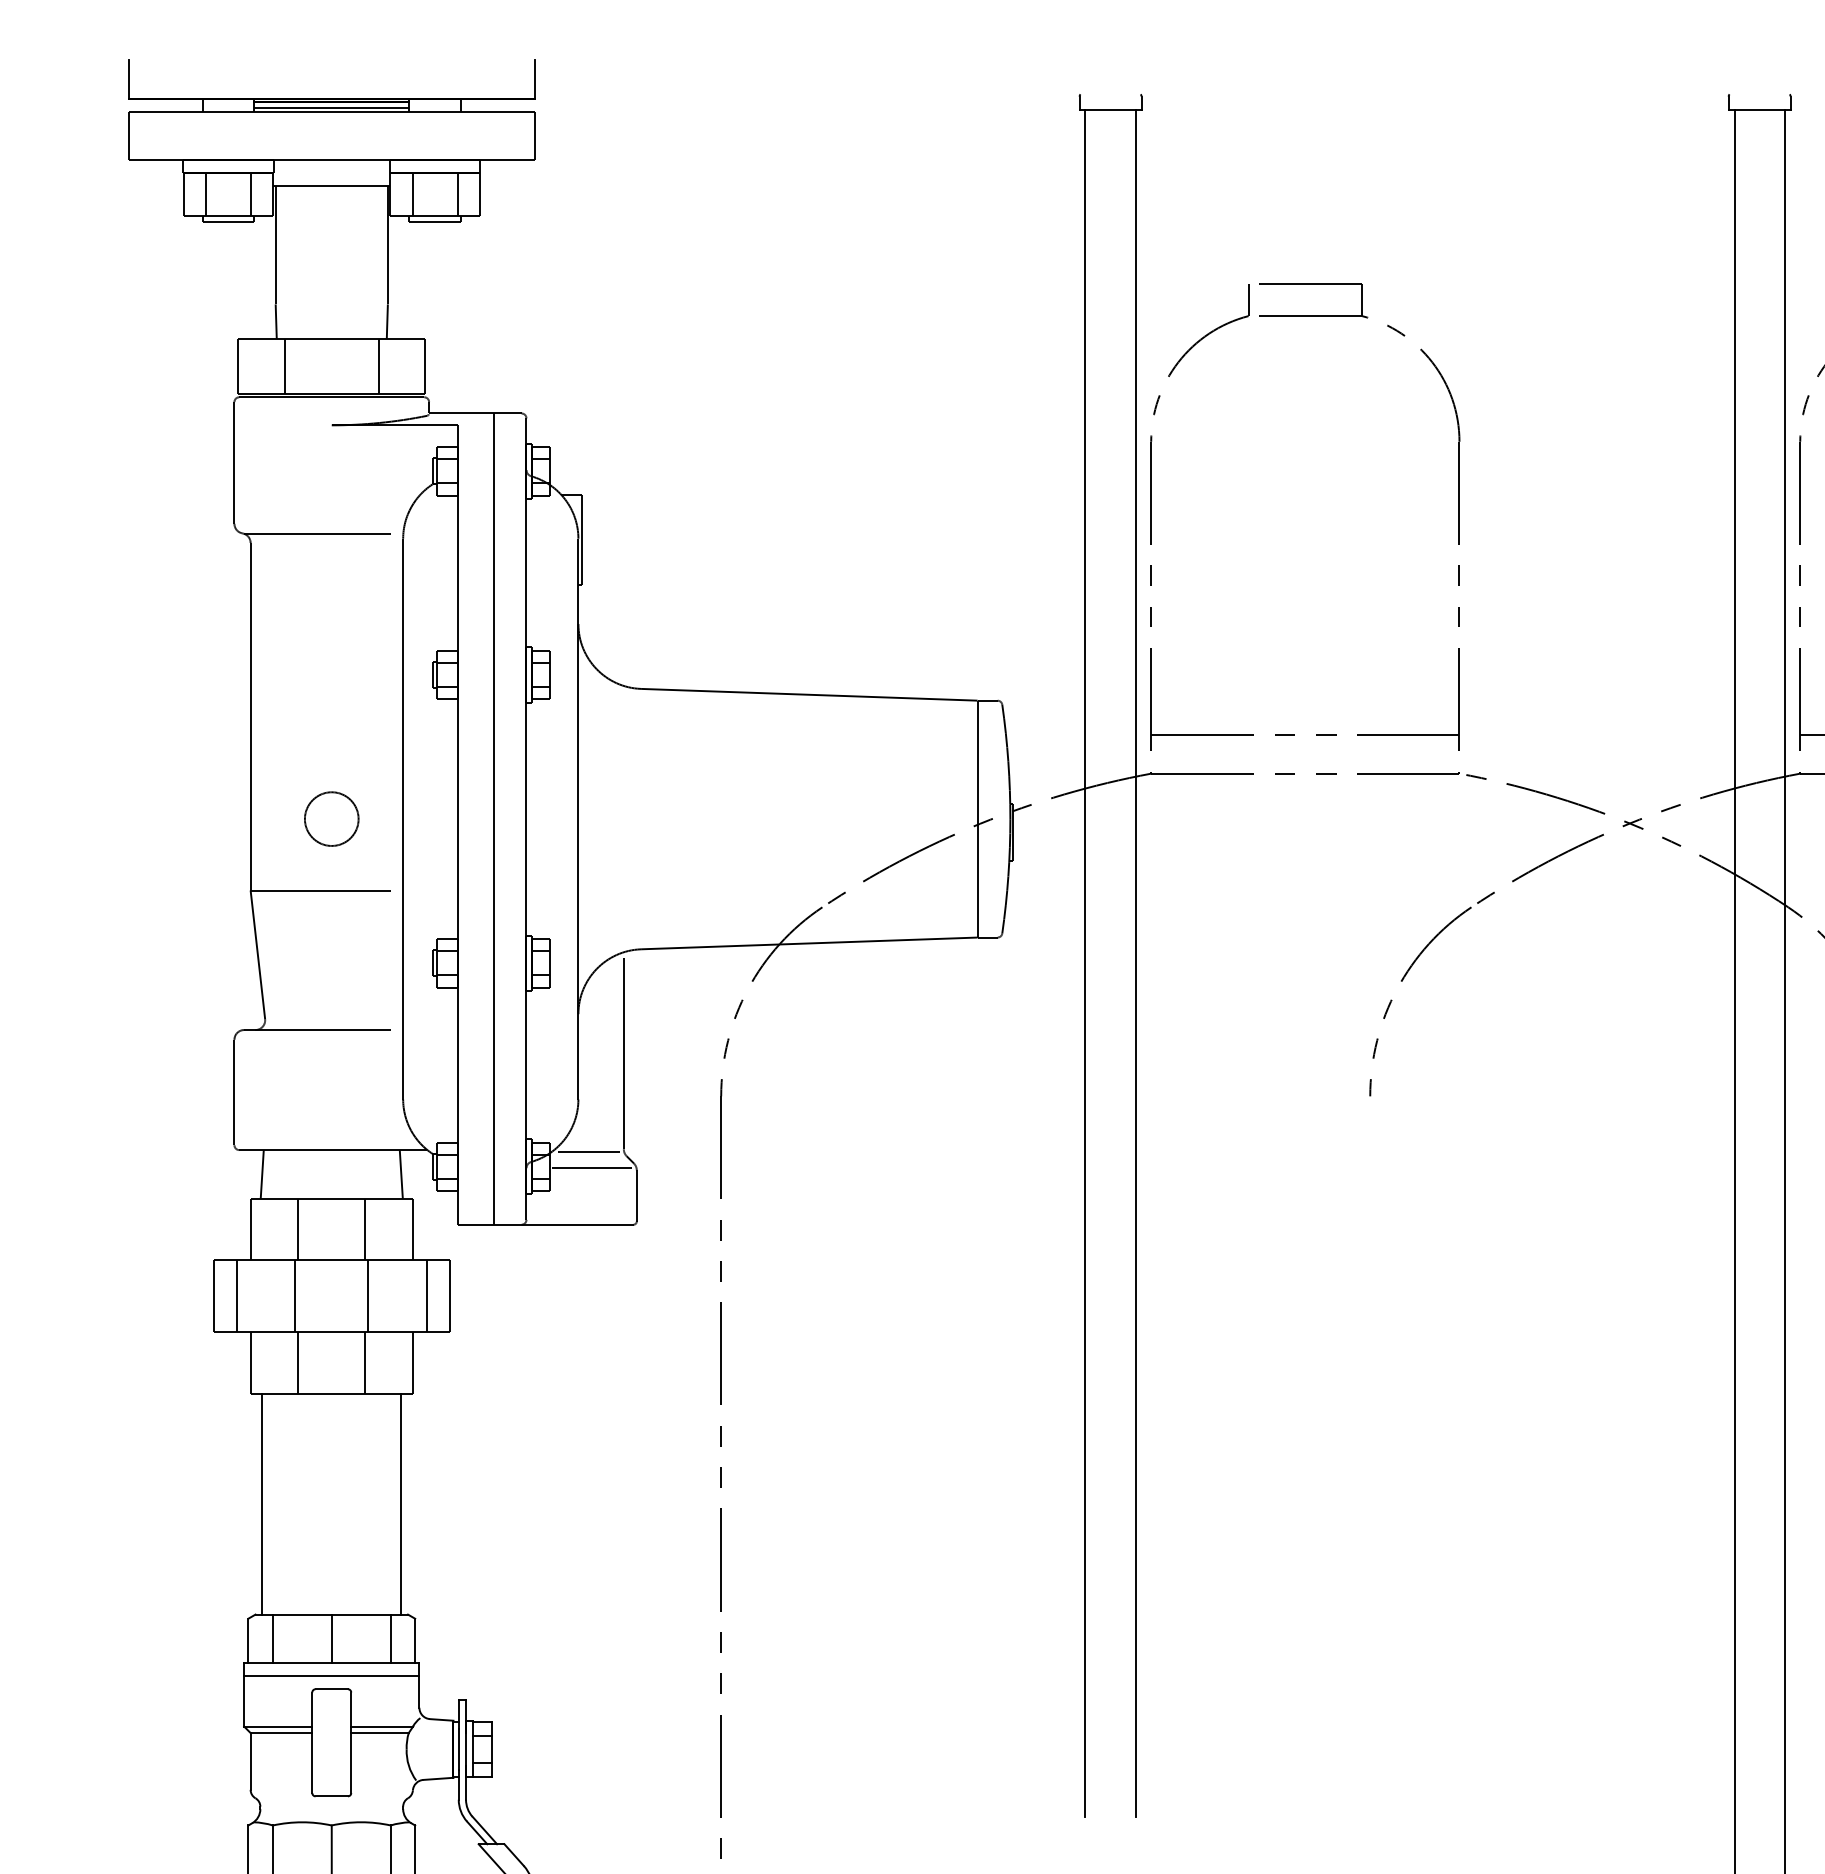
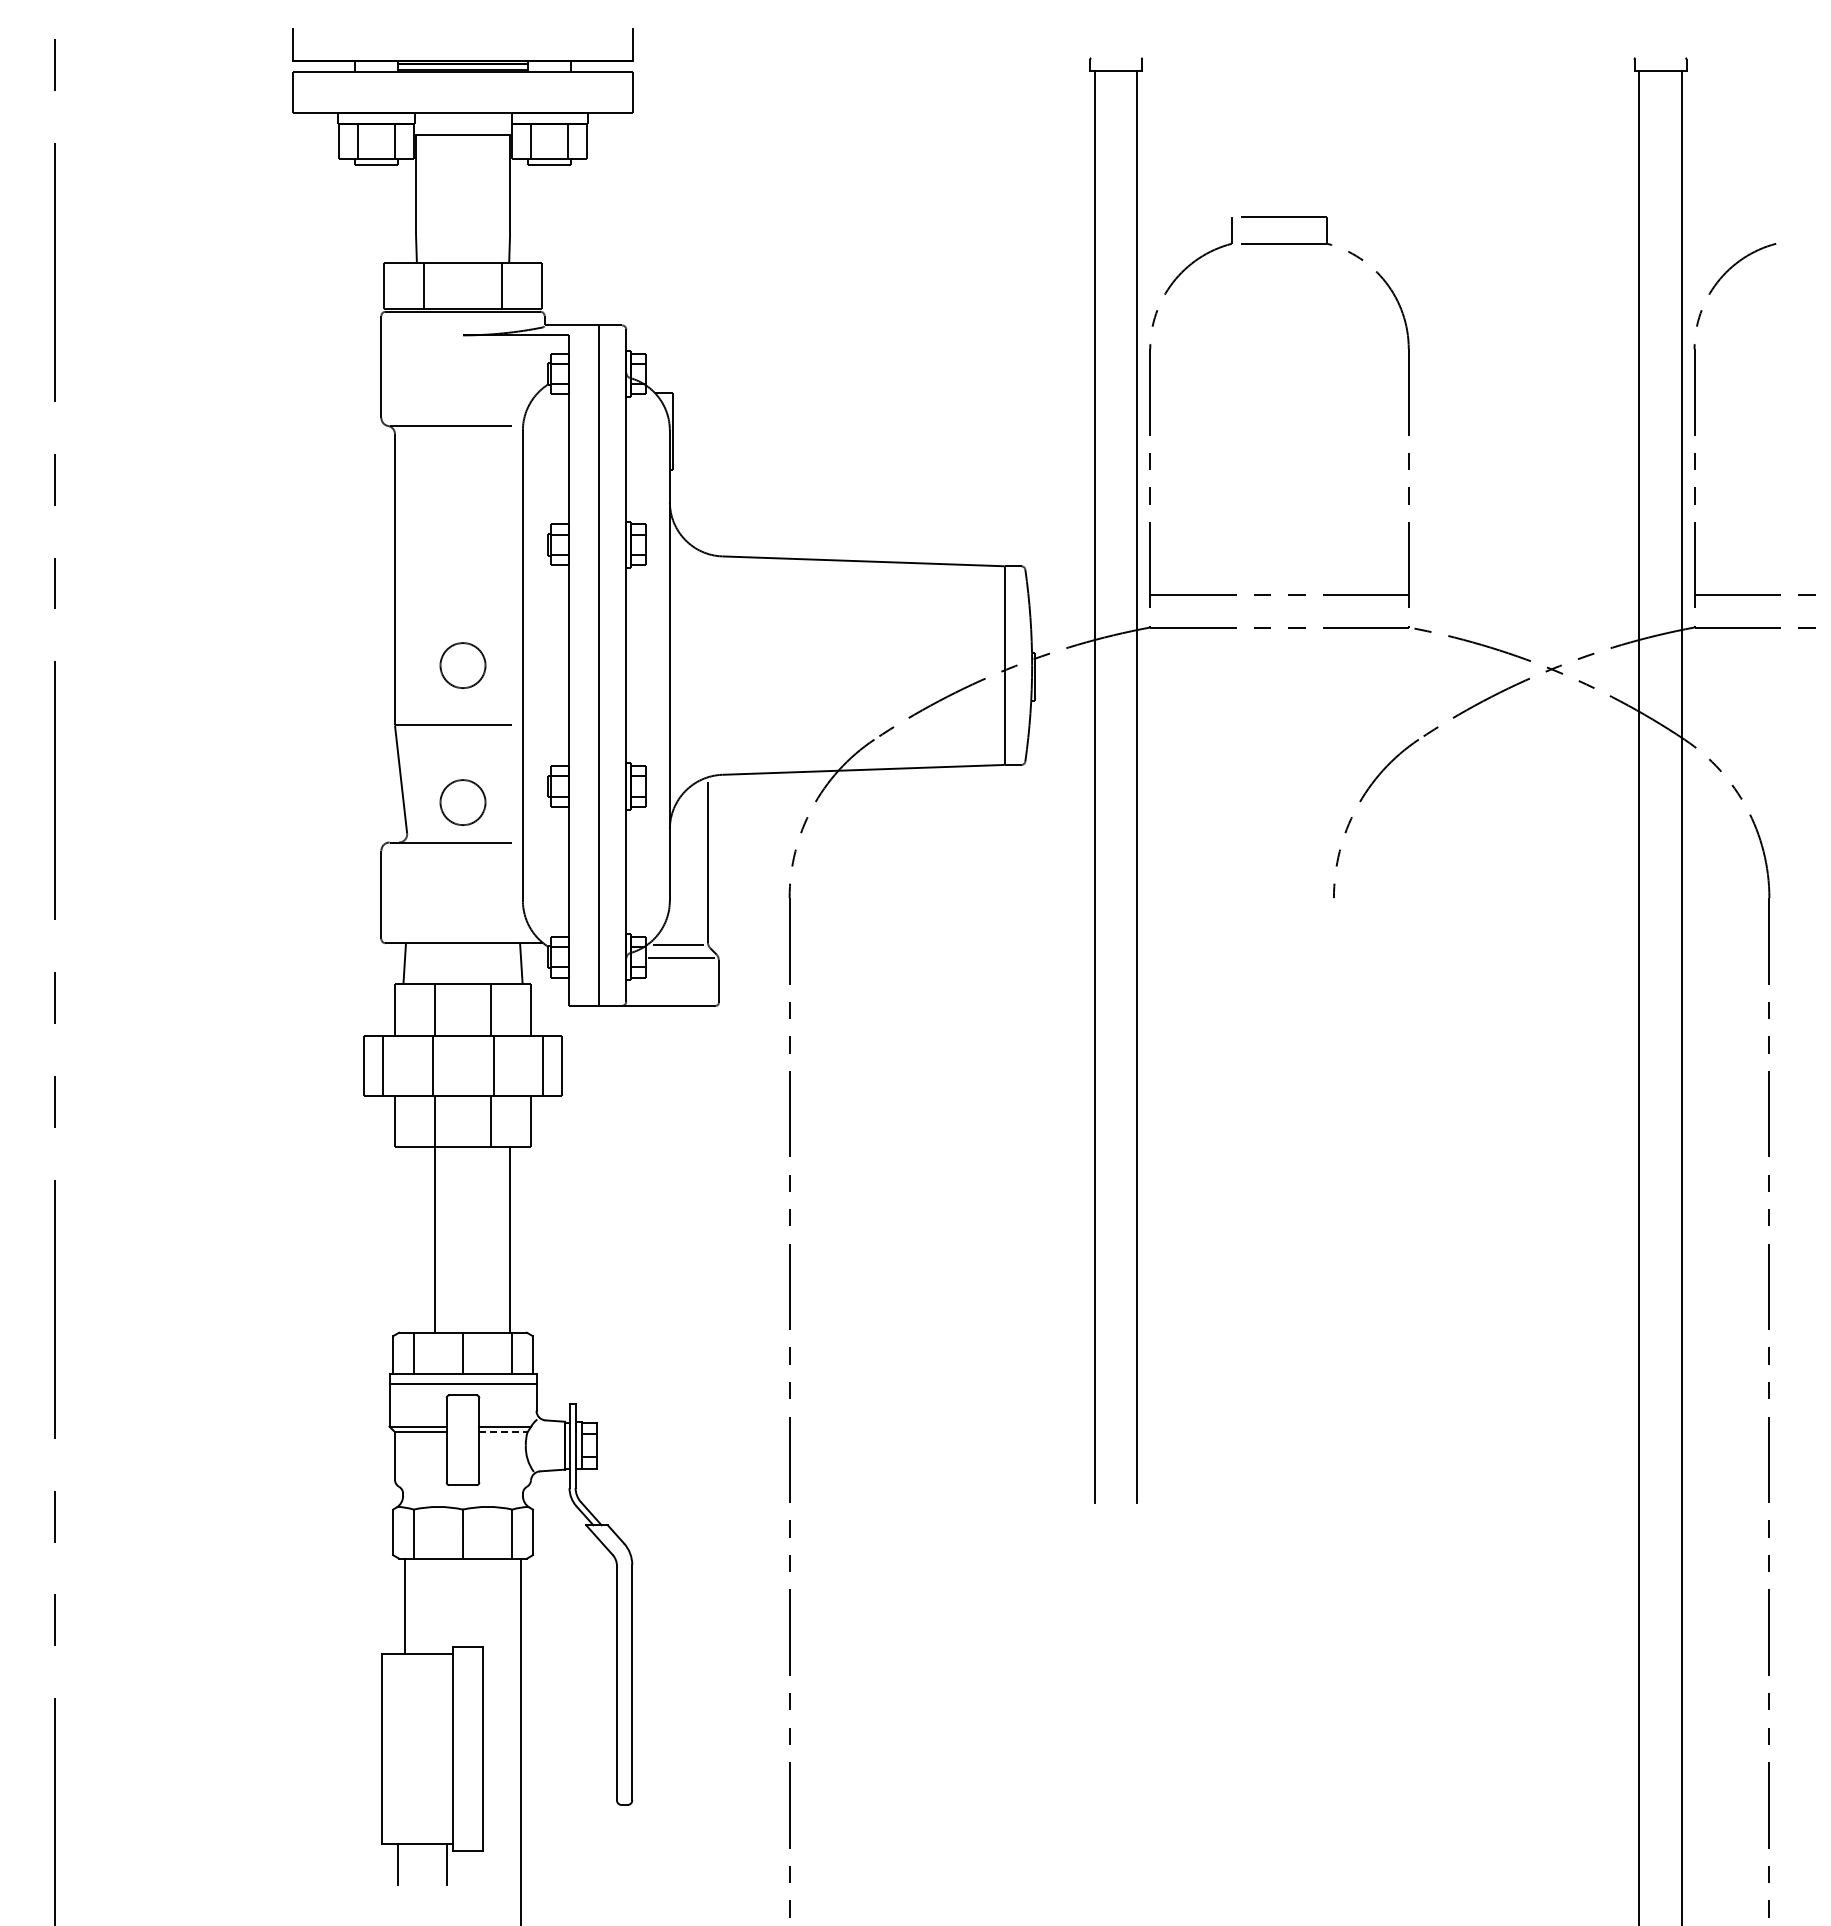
circle: (331, 982) -> (462, 802), added
line: (261, 1503) -> (509, 1239), moved
line: (401, 1503) -> (435, 1239), moved
line: (380, 1733) -> (503, 1432), solid -> dashed

